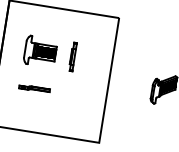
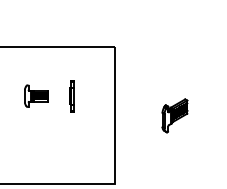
part: (40, 51) -> (36, 95), size x0.7
part: (34, 88) -> (36, 136), removed

